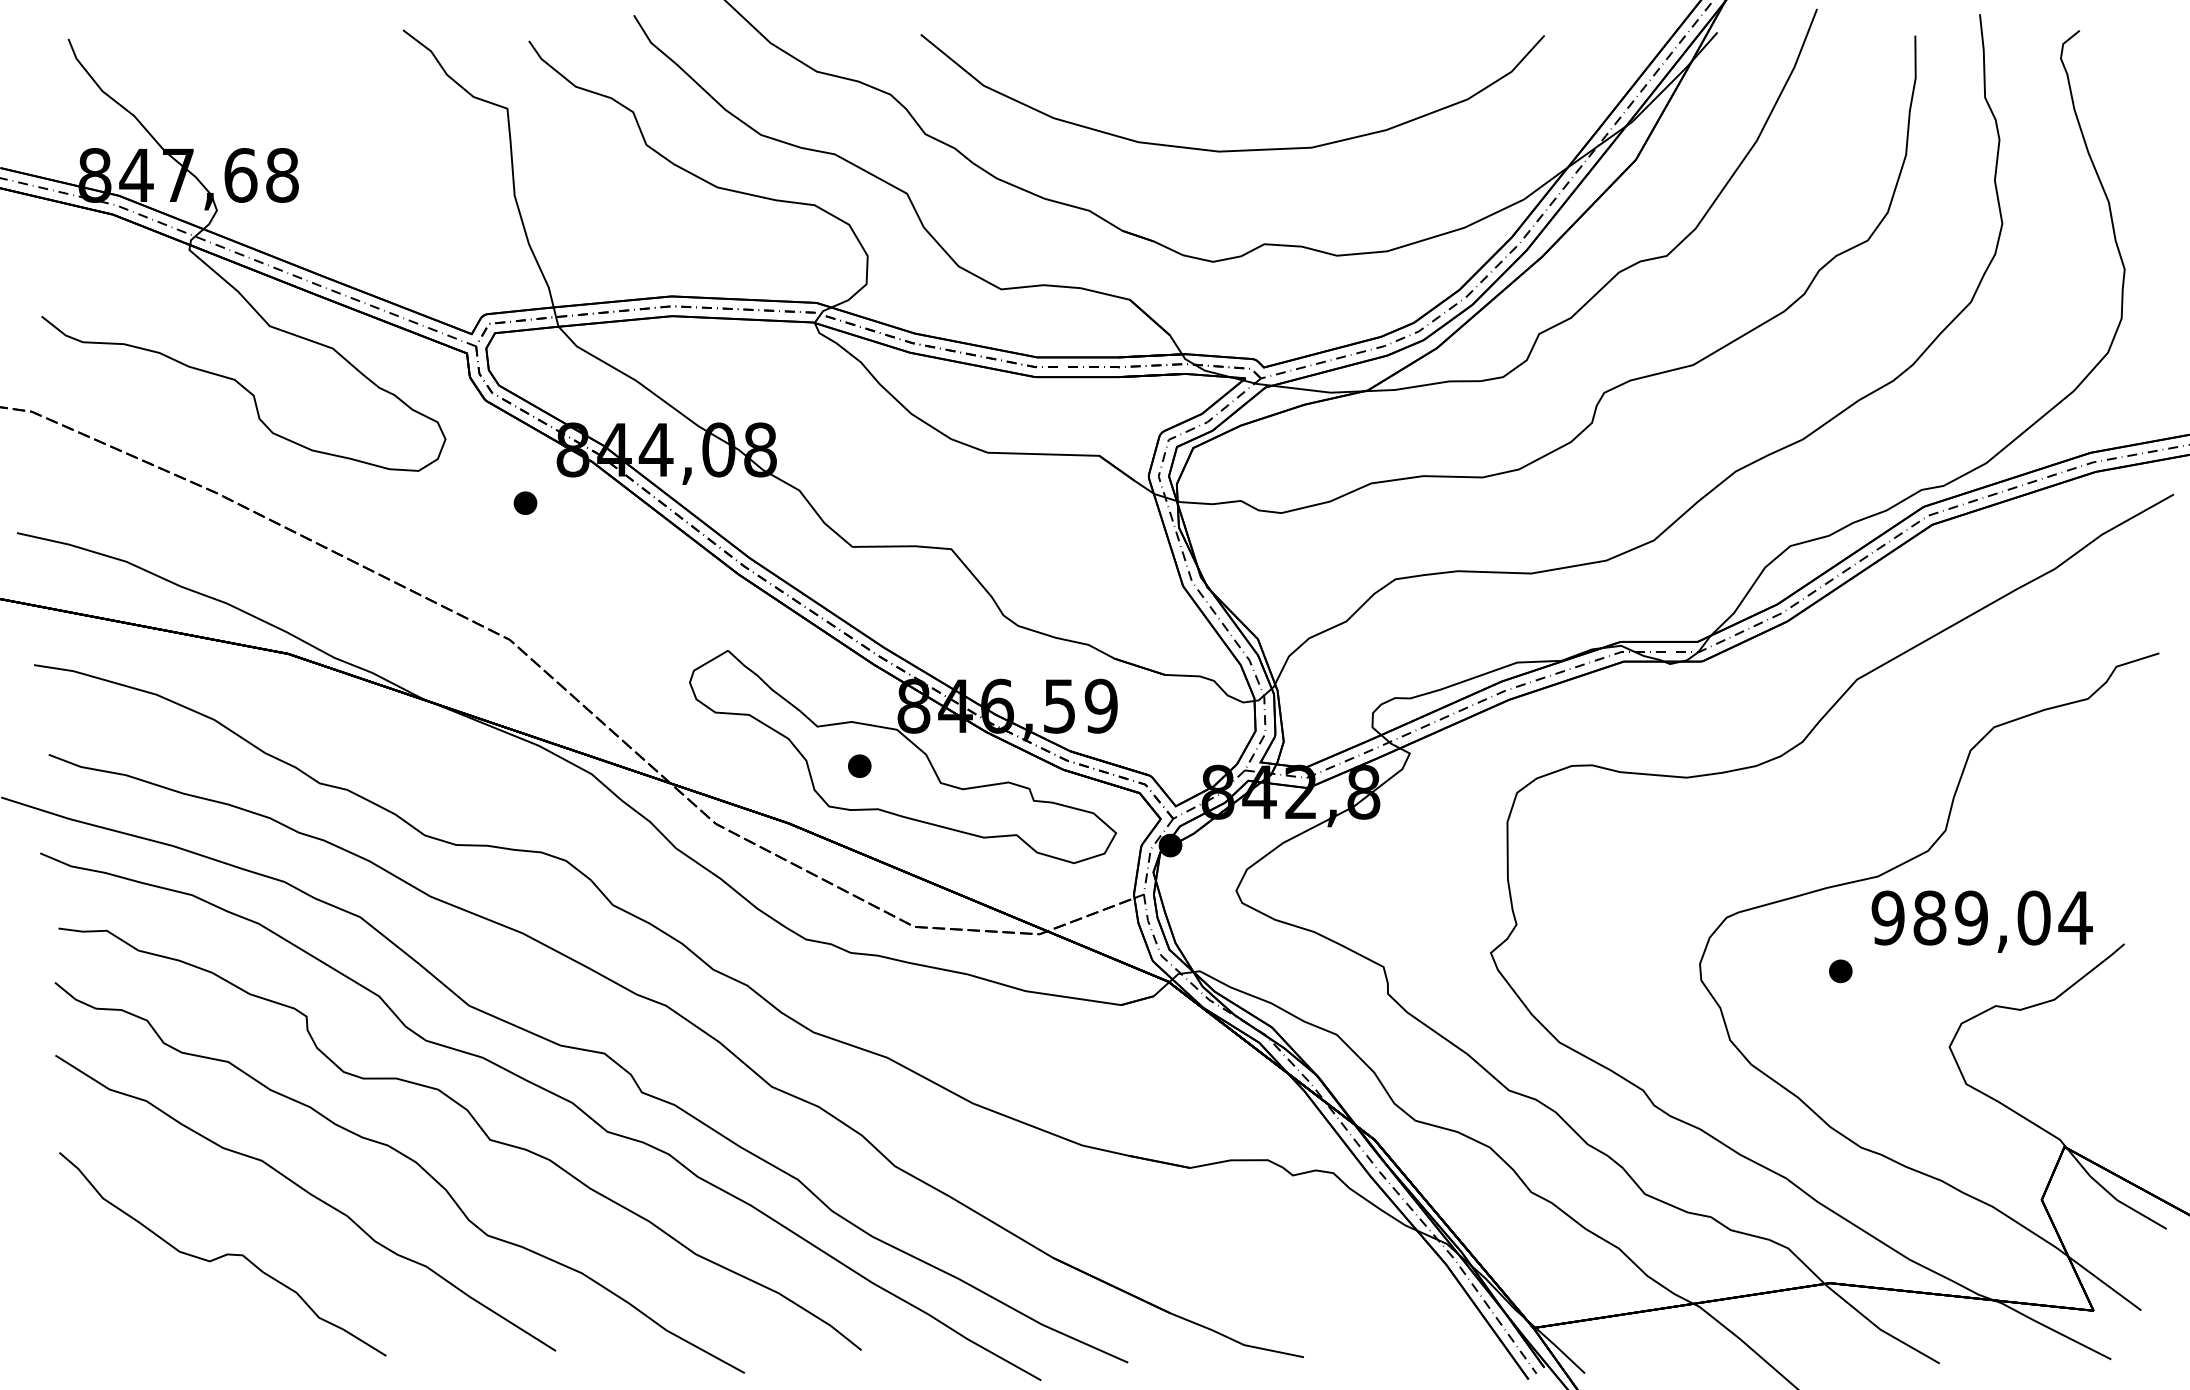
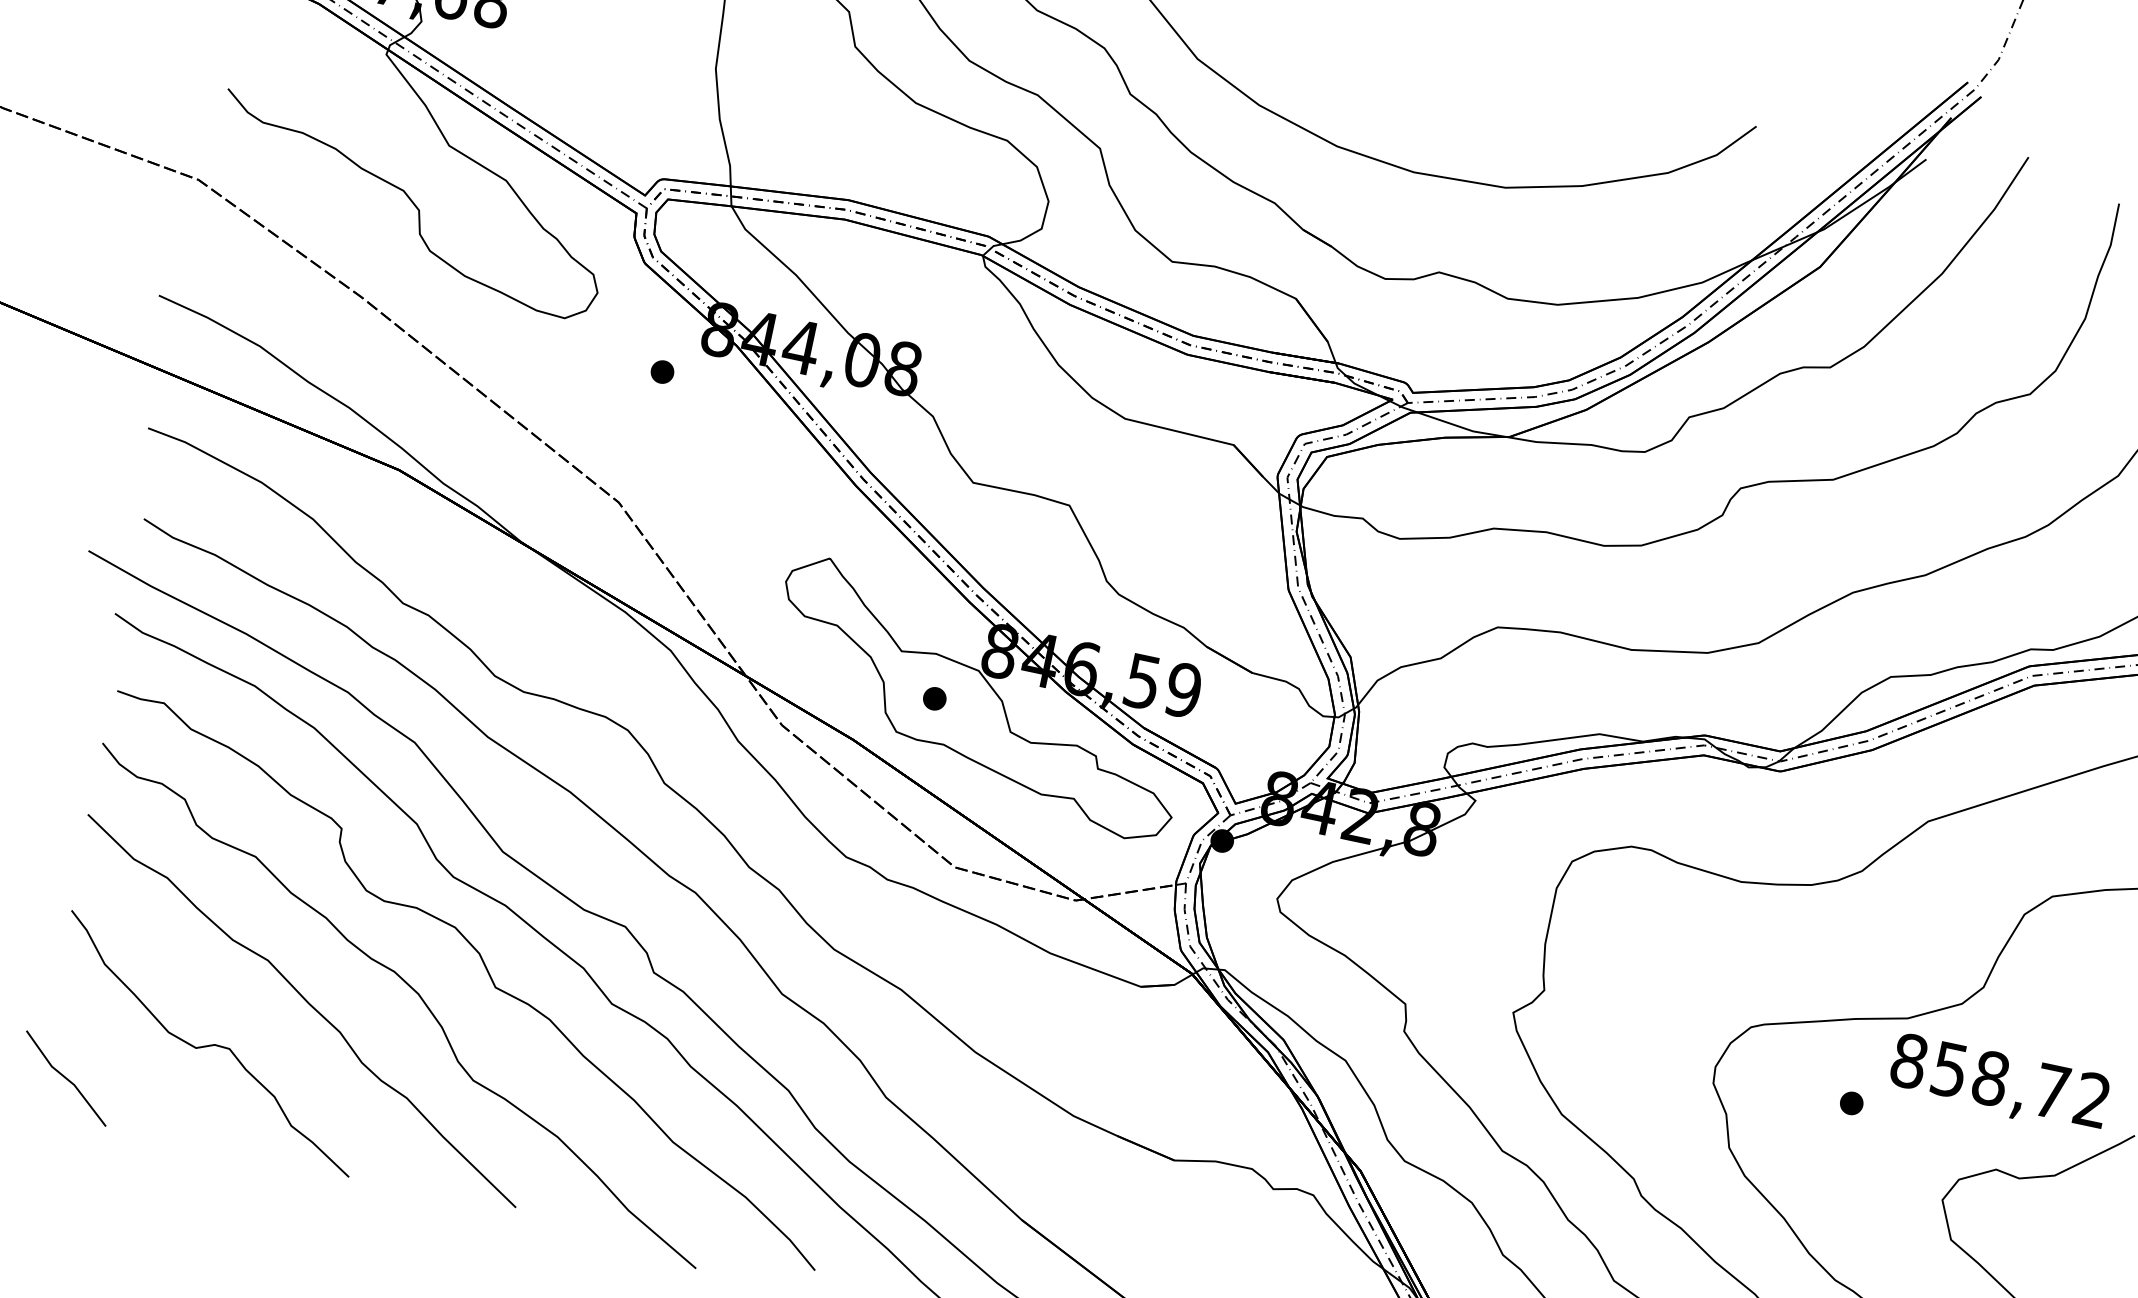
text: (1981, 917) -> (2000, 1080), 989,04 -> 858,72
line: (89, 1318) -> (66, 1078), added

